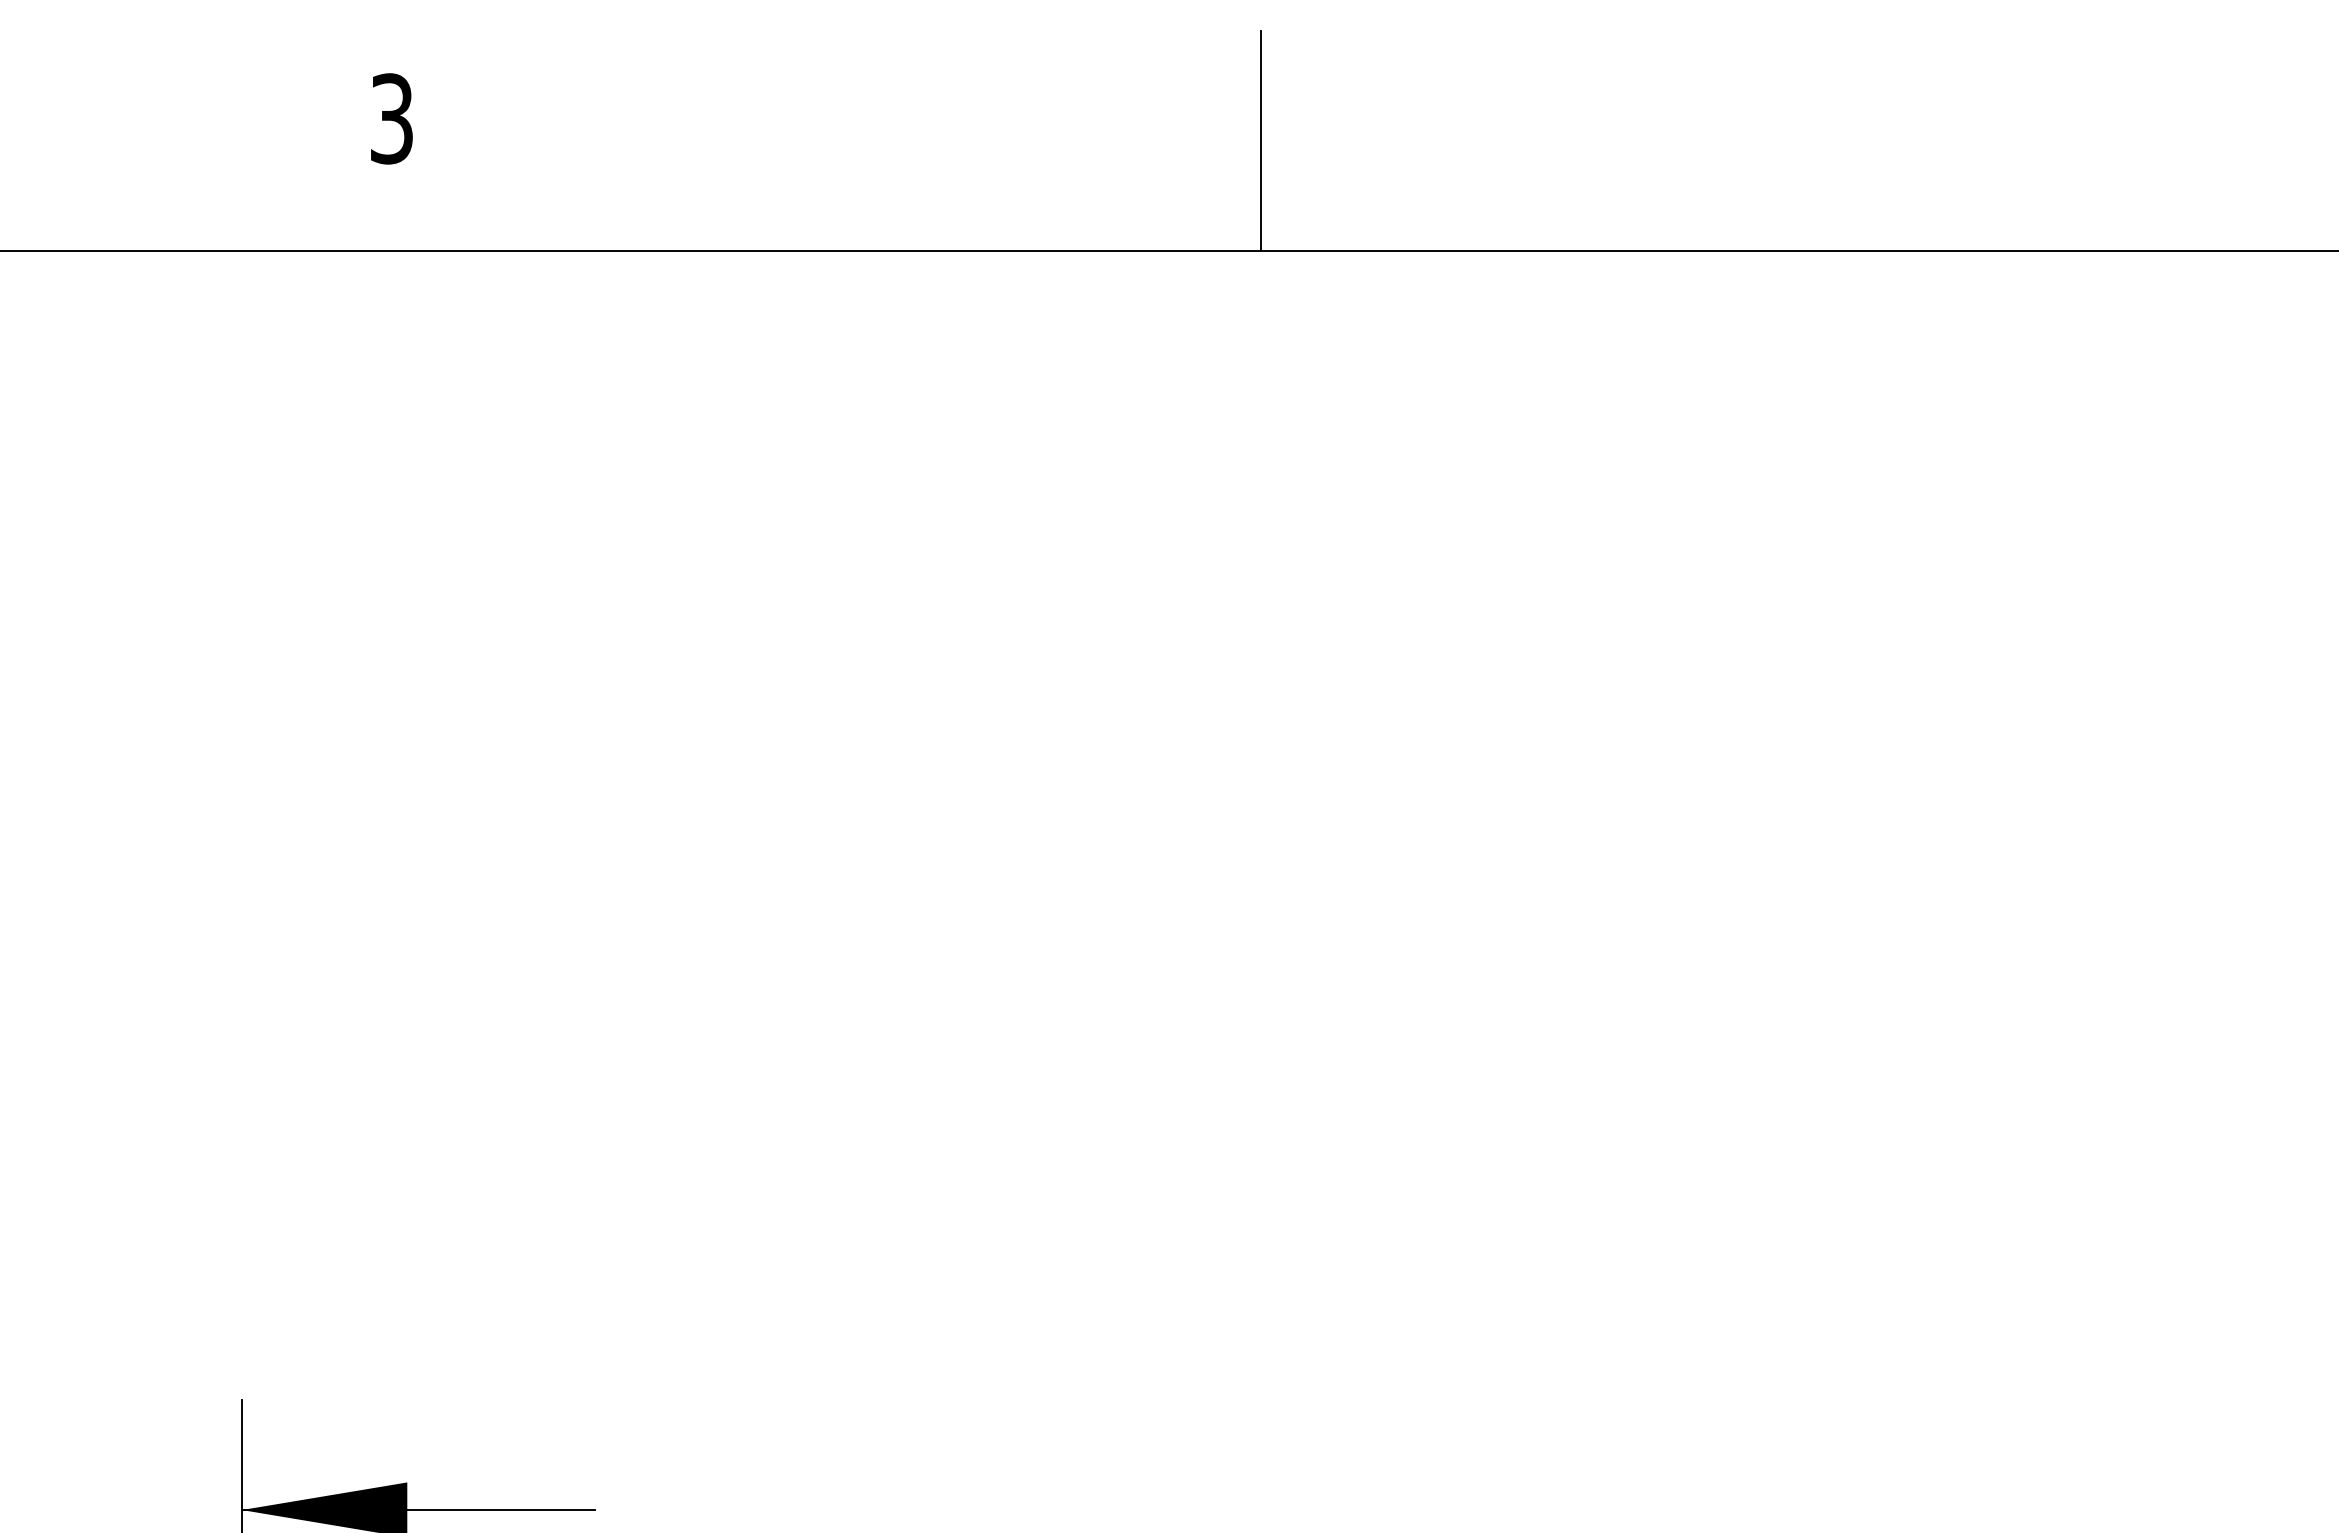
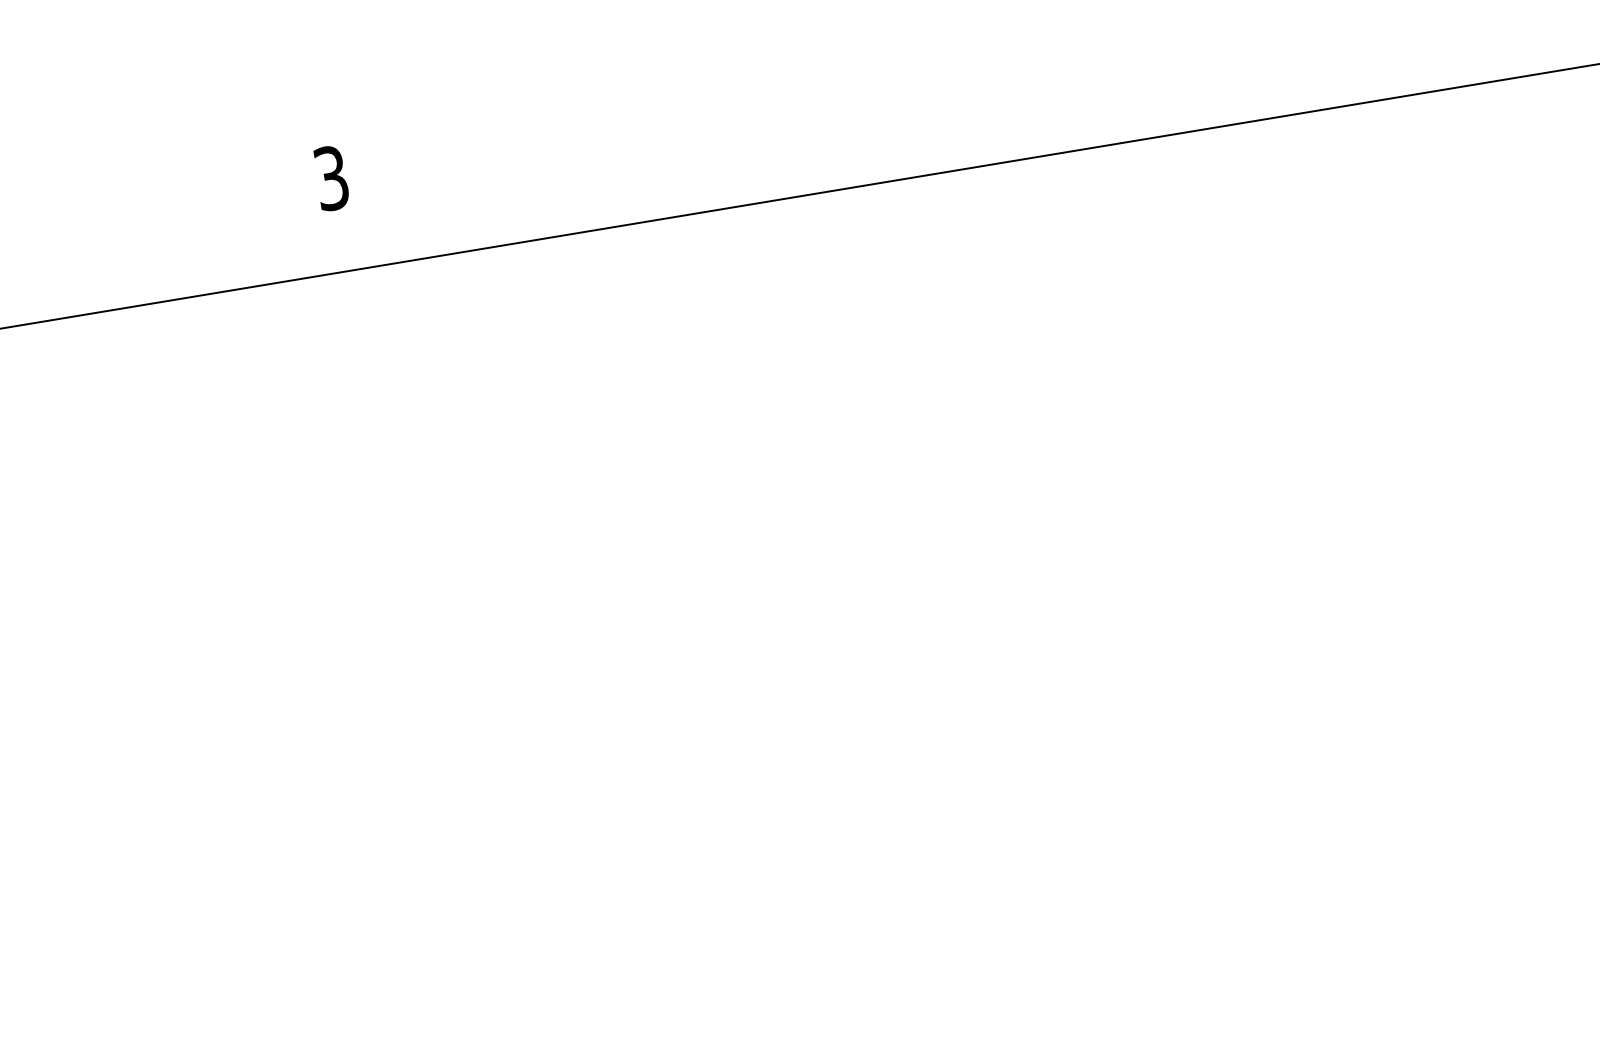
line: (1260, 140) -> (944, 92), removed

